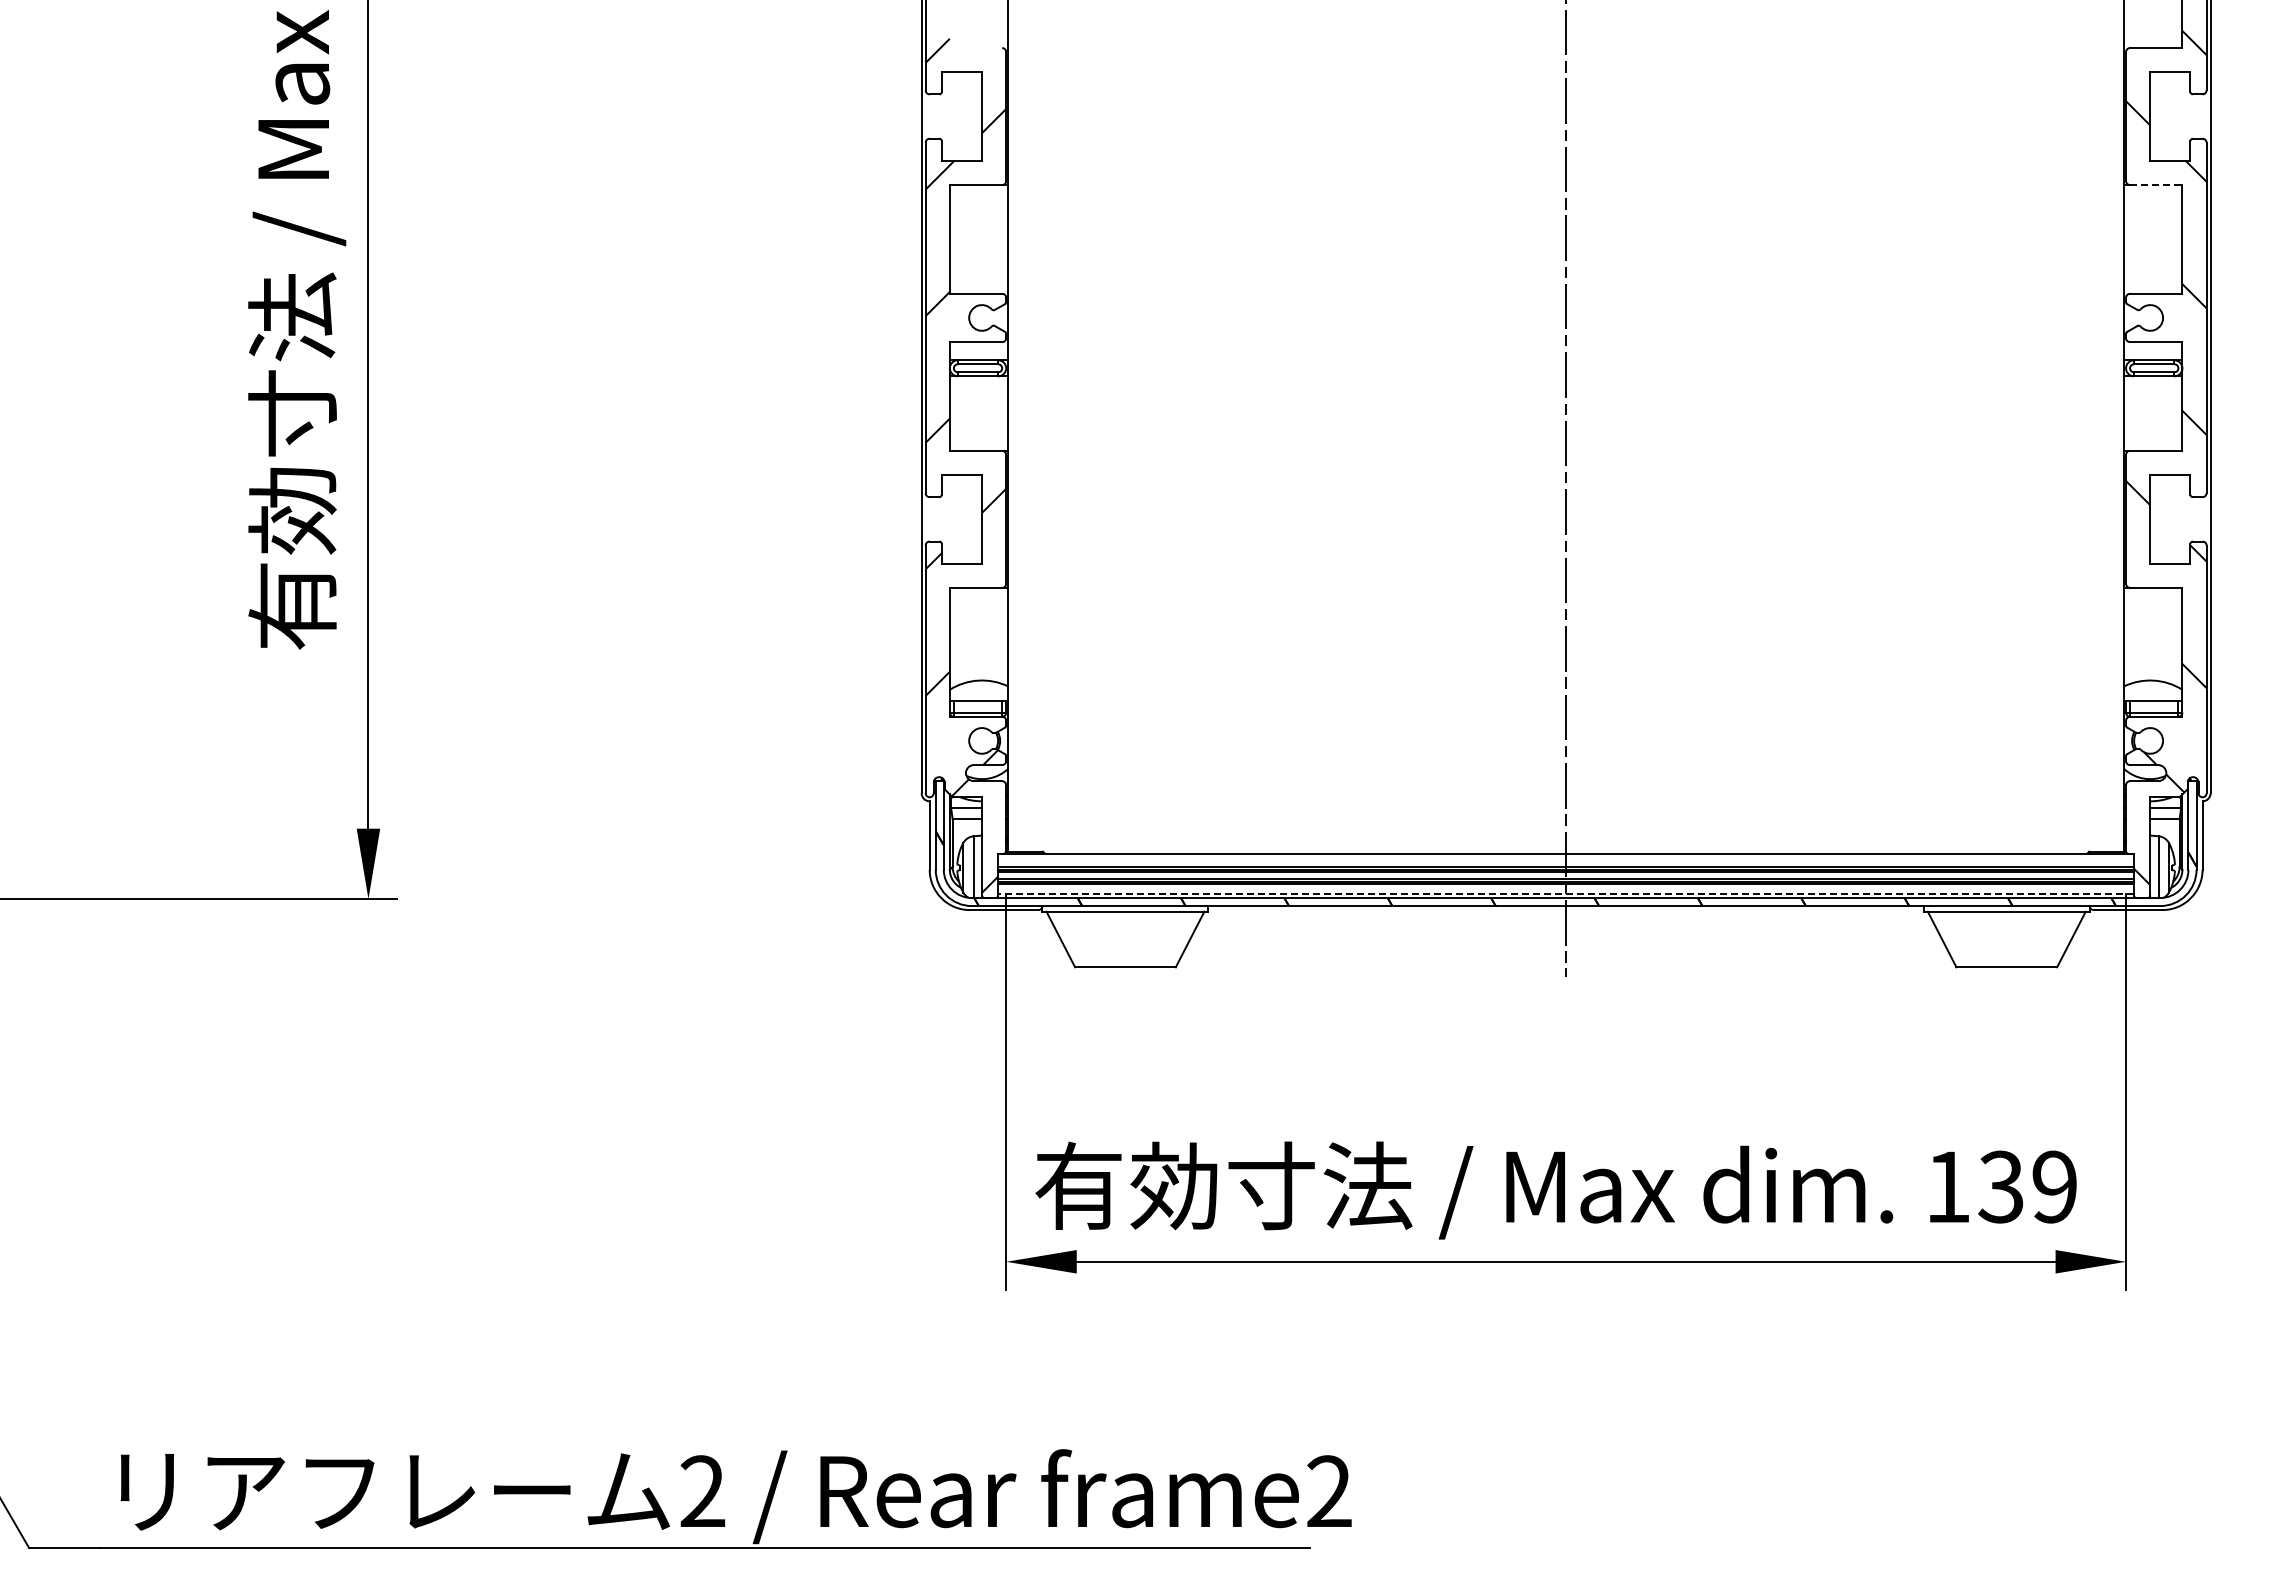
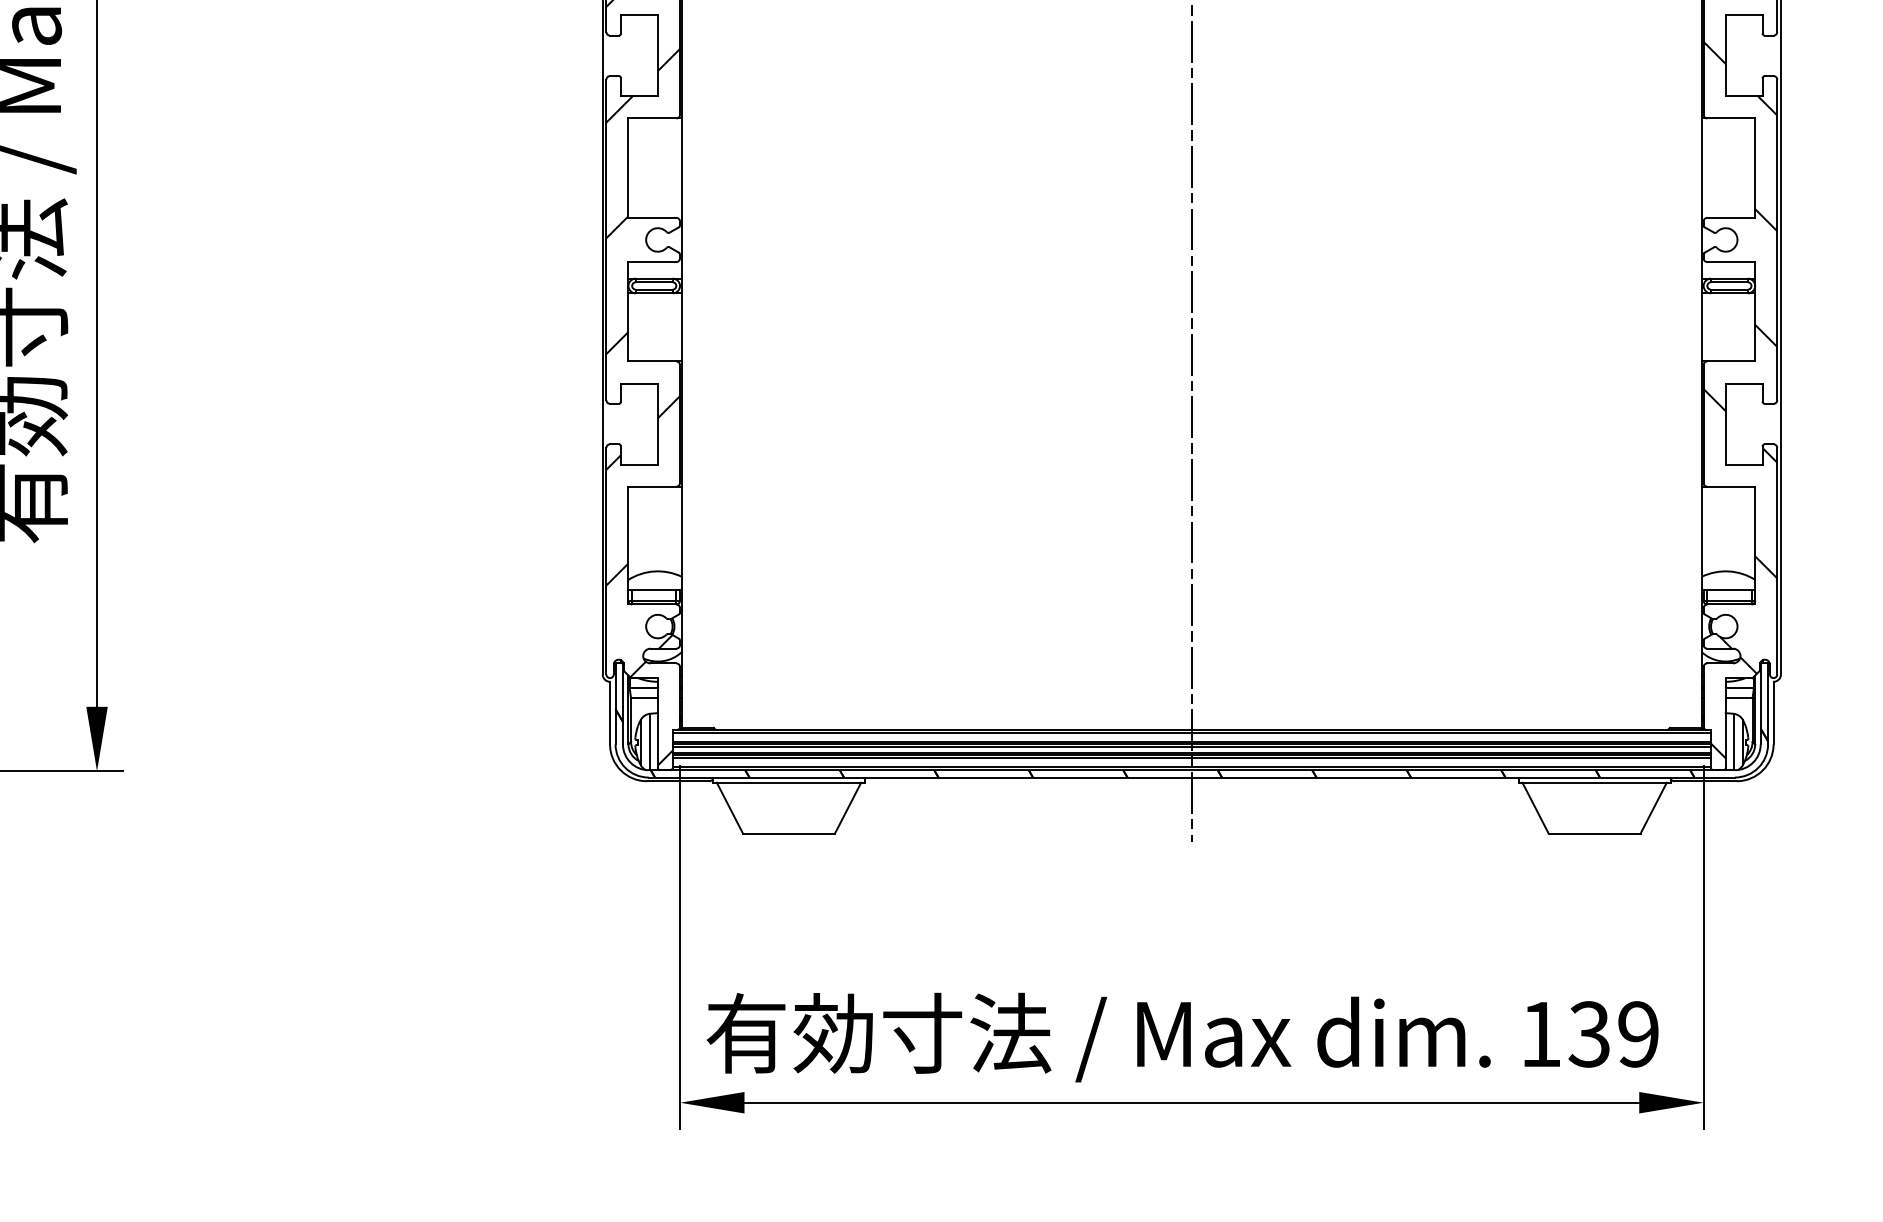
line: (2156, 185) -> (1731, 118), dashed -> solid
line: (1566, 857) -> (1192, 733), added
line: (1566, 893) -> (1192, 766), dashed -> solid

